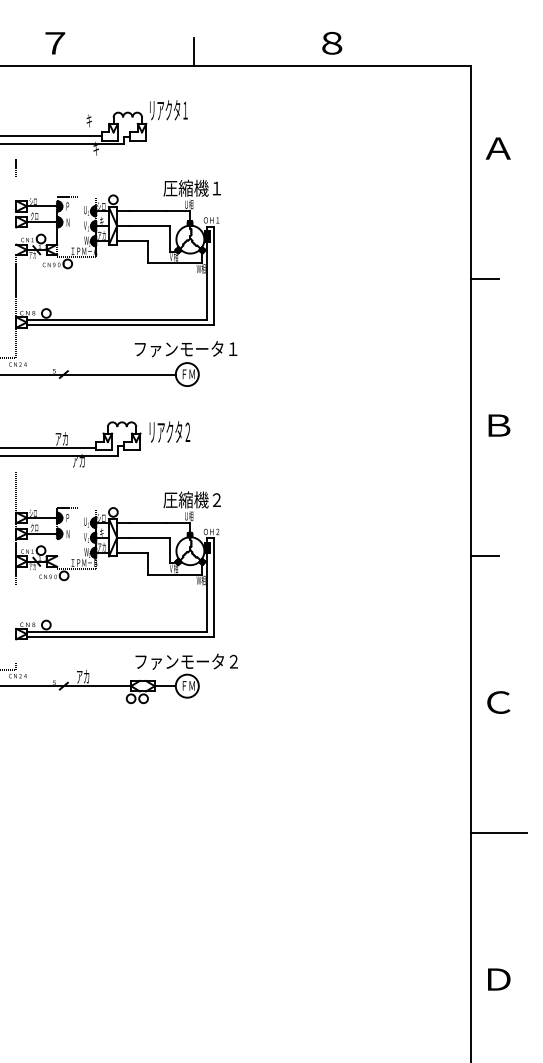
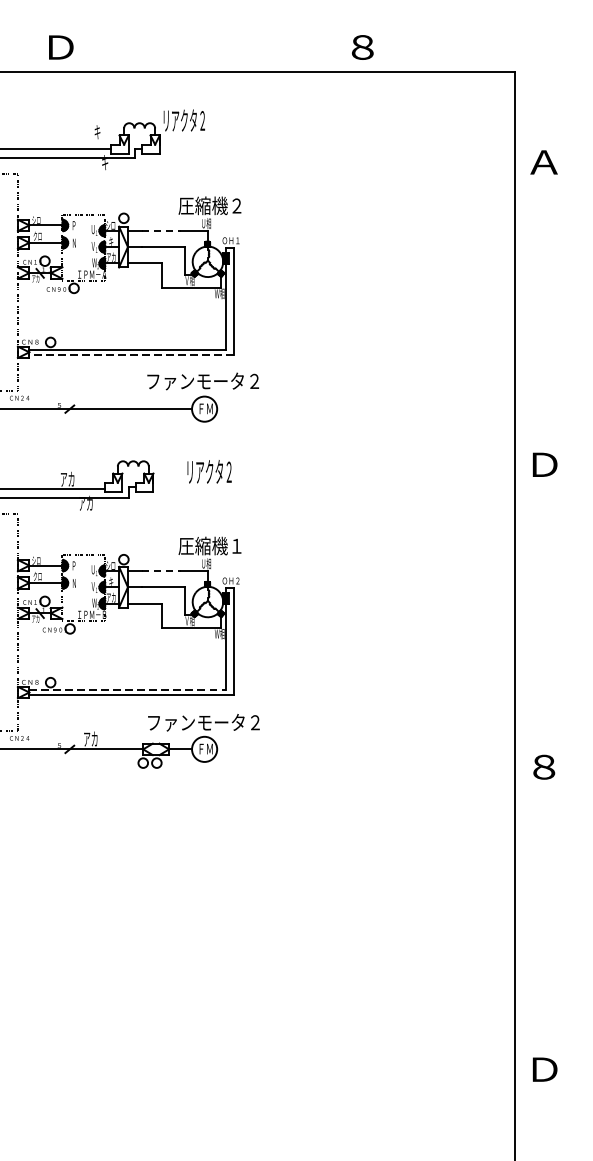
text: (55, 43) -> (60, 47), ７ -> Ｄ
line: (194, 51) -> (212, 56), removed
text: (185, 109) -> (202, 119), リアクタ１ -> リアクタ２
text: (216, 187) -> (236, 204), 圧縮機１ -> 圧縮機２
line: (148, 211) -> (162, 231), solid -> dashed
line: (484, 278) -> (529, 304), removed
line: (120, 325) -> (131, 355), solid -> dashed
text: (232, 348) -> (253, 380), ファンモータ１ -> ファンモータ２
text: (499, 425) -> (545, 464), Ｂ -> Ｄ
text: (169, 431) -> (209, 471), moved
text: (216, 499) -> (236, 545), 圧縮機２ -> 圧縮機１
line: (148, 522) -> (162, 570), solid -> dashed
line: (484, 555) -> (529, 606), removed
line: (117, 631) -> (128, 689), solid -> dashed
text: (498, 702) -> (544, 767), Ｃ -> ８
line: (498, 832) -> (544, 909), removed

